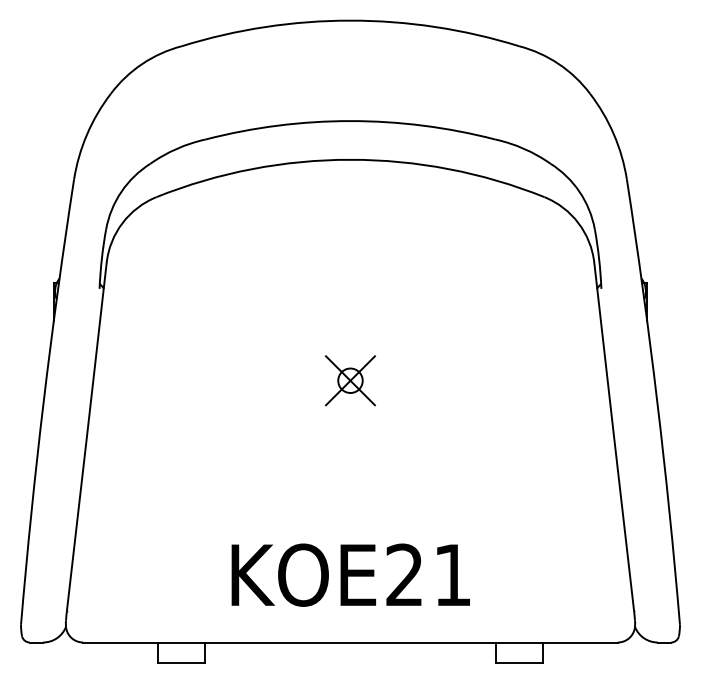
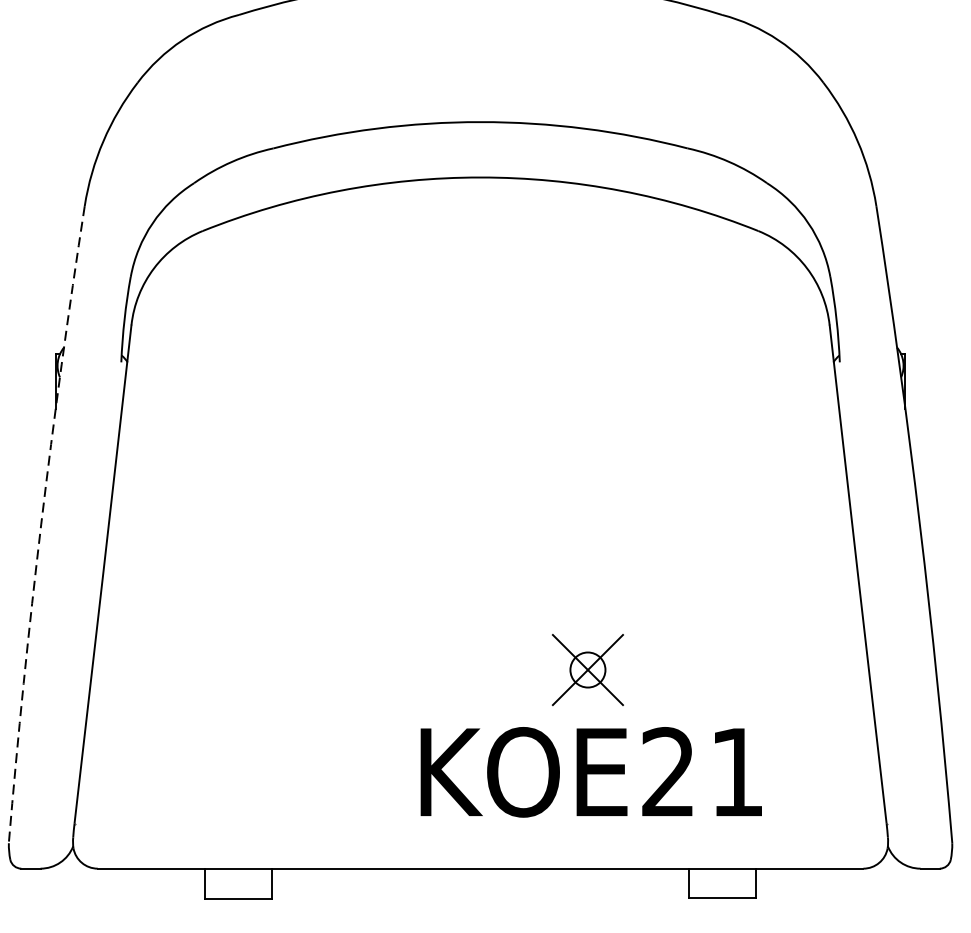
part: (350, 380) -> (587, 669), moved
arc: (43, 401) -> (41, 523), solid -> dashed
text: (350, 574) -> (590, 771), moved

